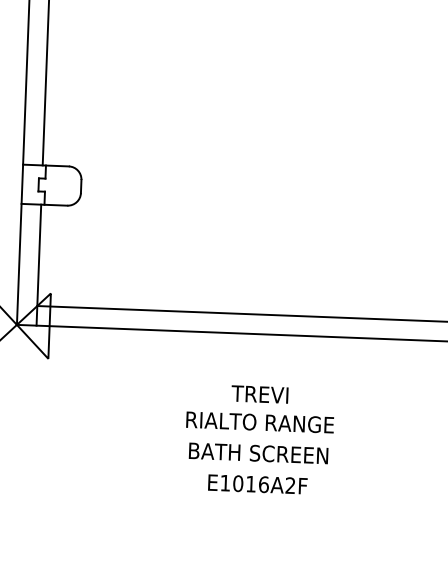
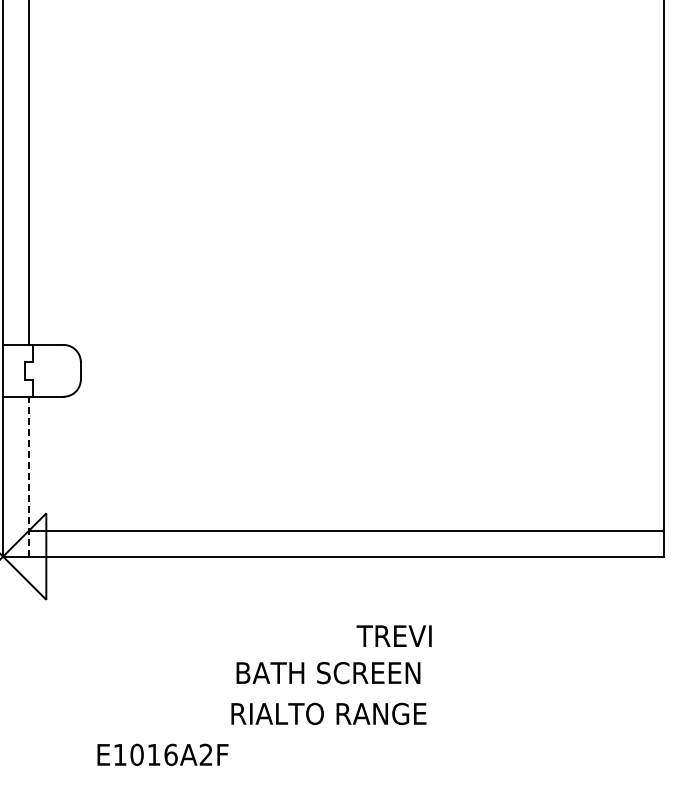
line: (39, 265) -> (29, 476), solid -> dashed
text: (259, 394) -> (393, 635), moved
text: (259, 422) -> (328, 673), RIALTO RANGE -> BATH SCREEN
text: (258, 453) -> (328, 713), BATH SCREEN -> RIALTO RANGE
text: (257, 484) -> (162, 754), moved

